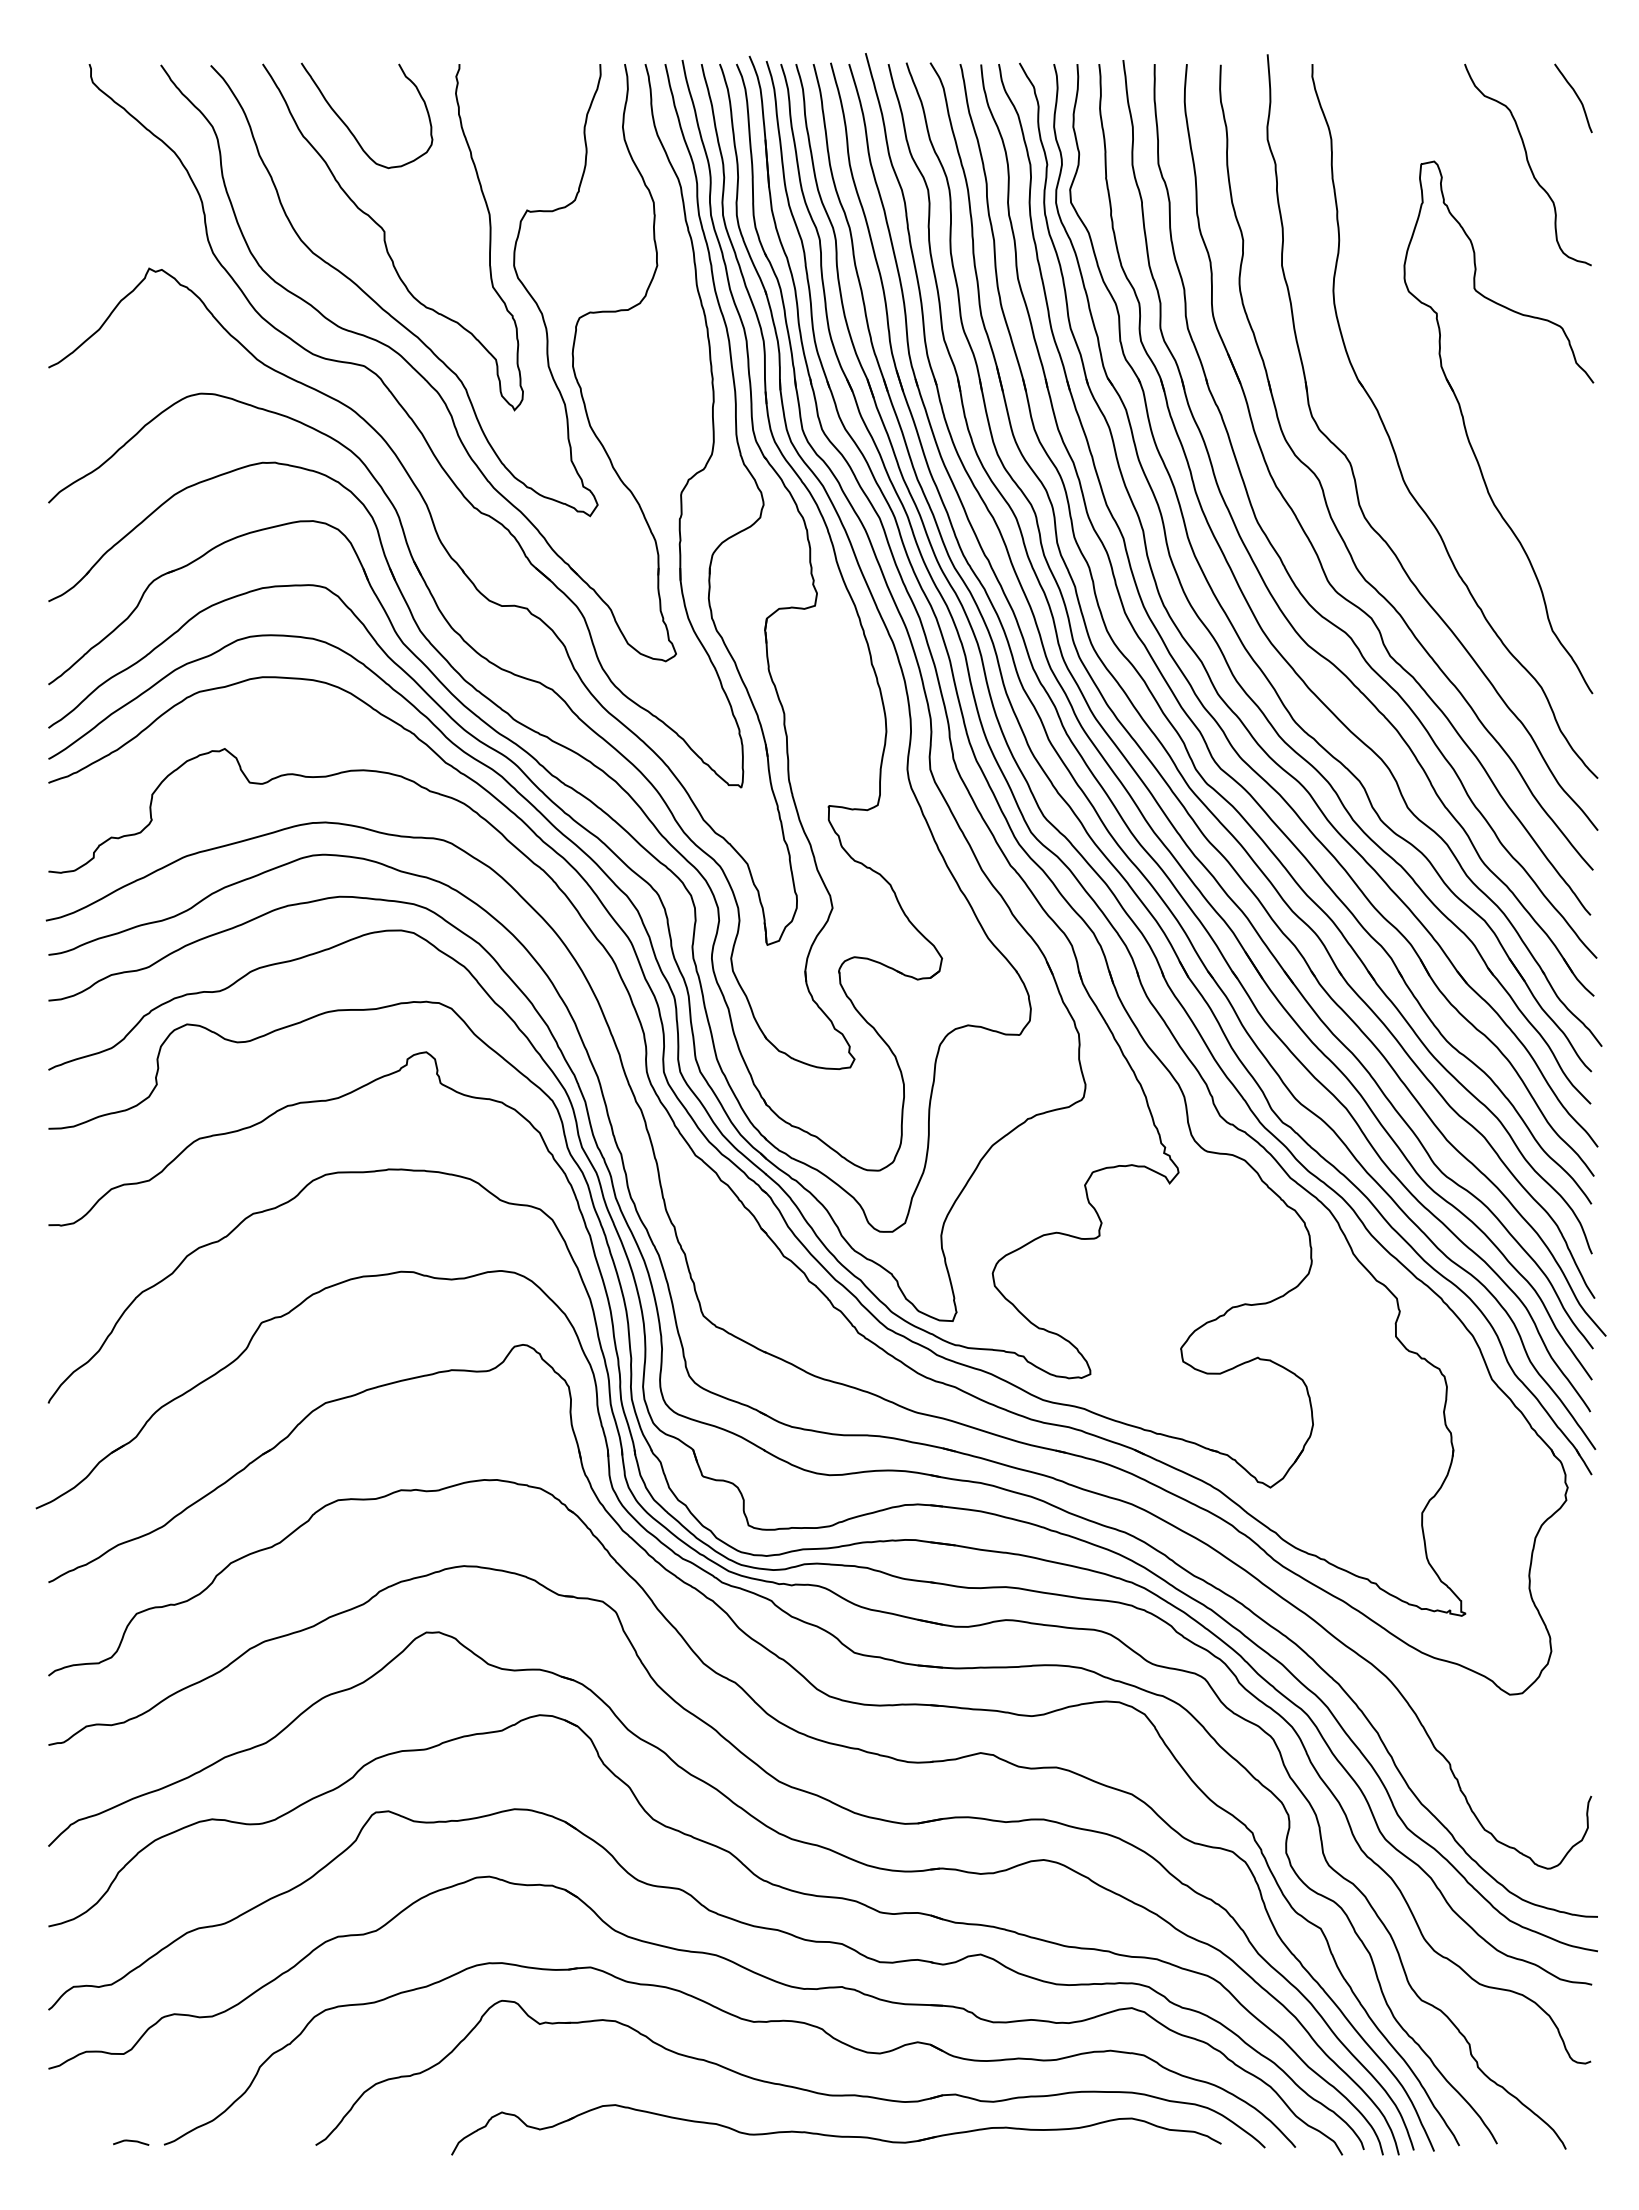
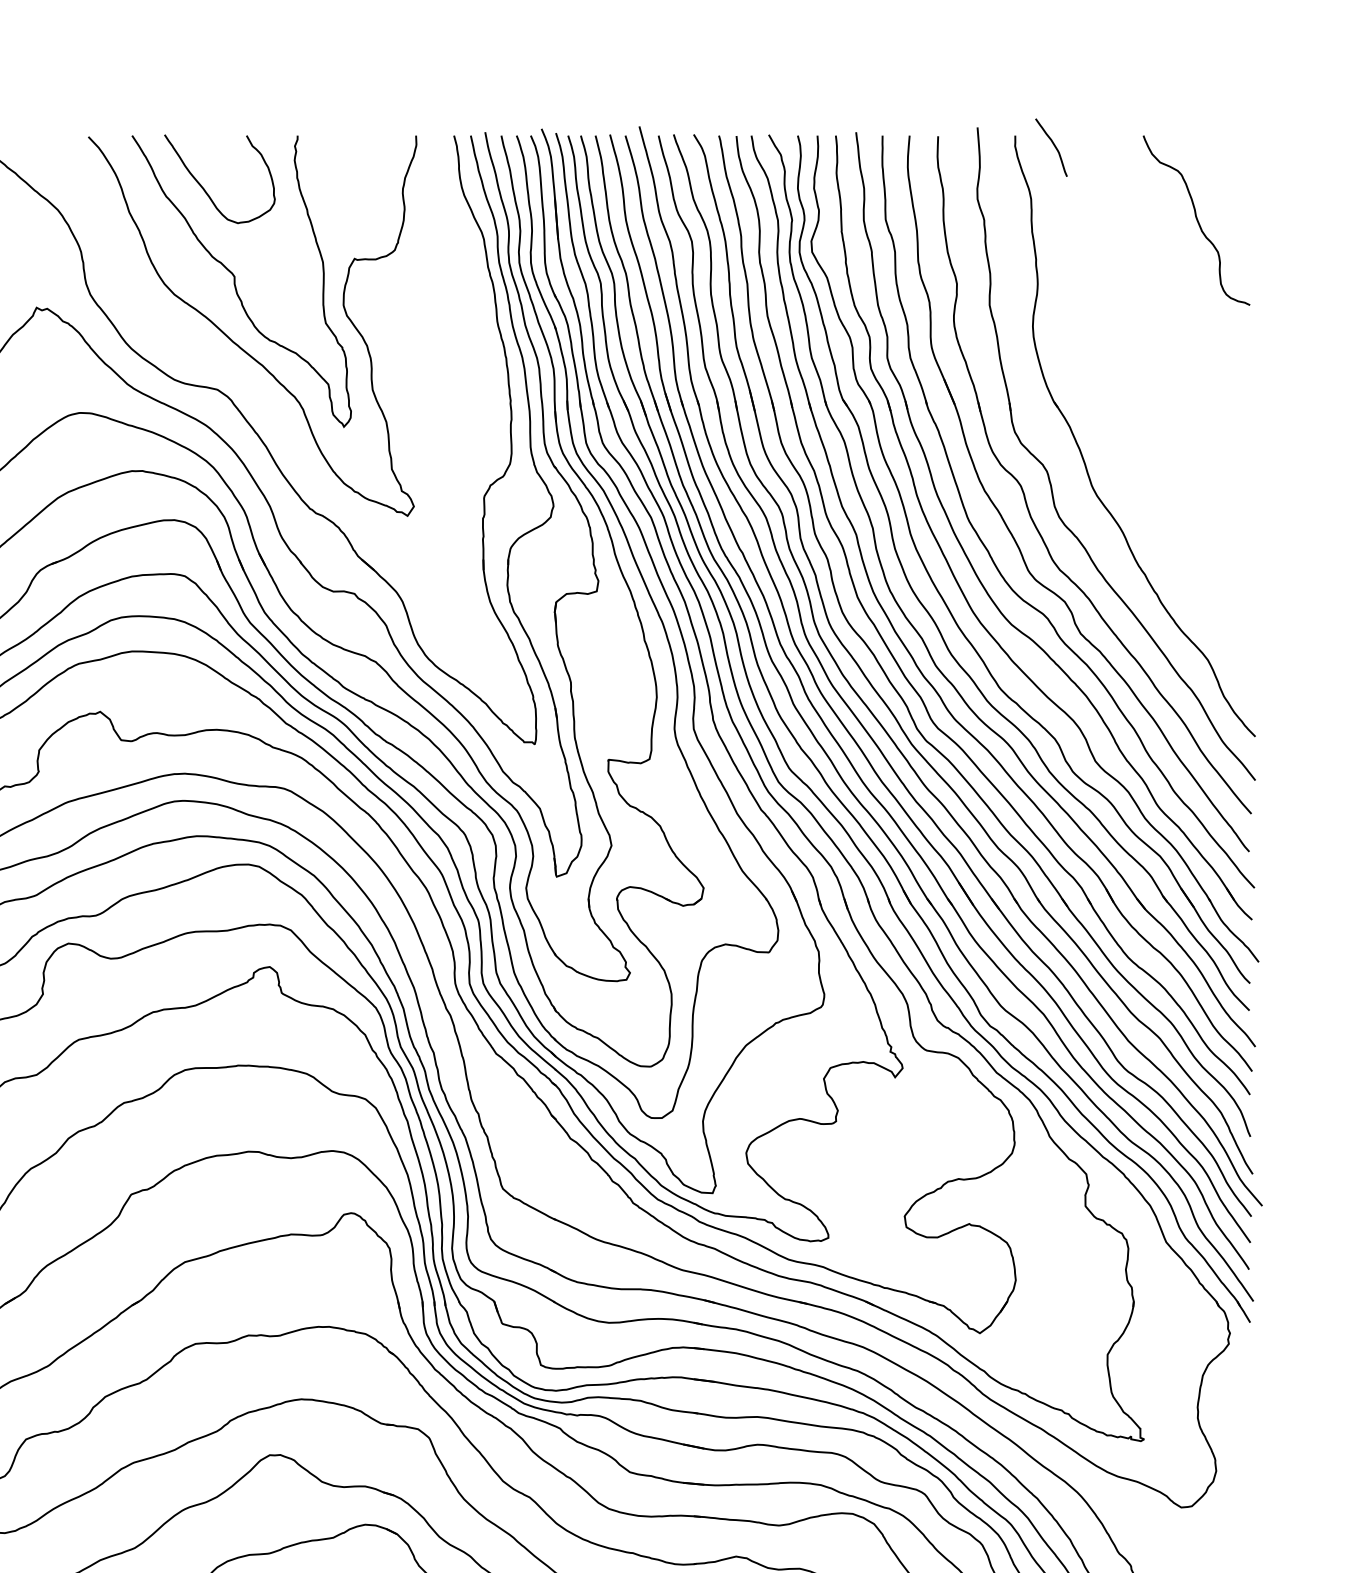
curve: (1576, 96) -> (1053, 146), moved
part: (418, 363) -> (263, 387), removed
part: (1468, 435) -> (1146, 448), removed

